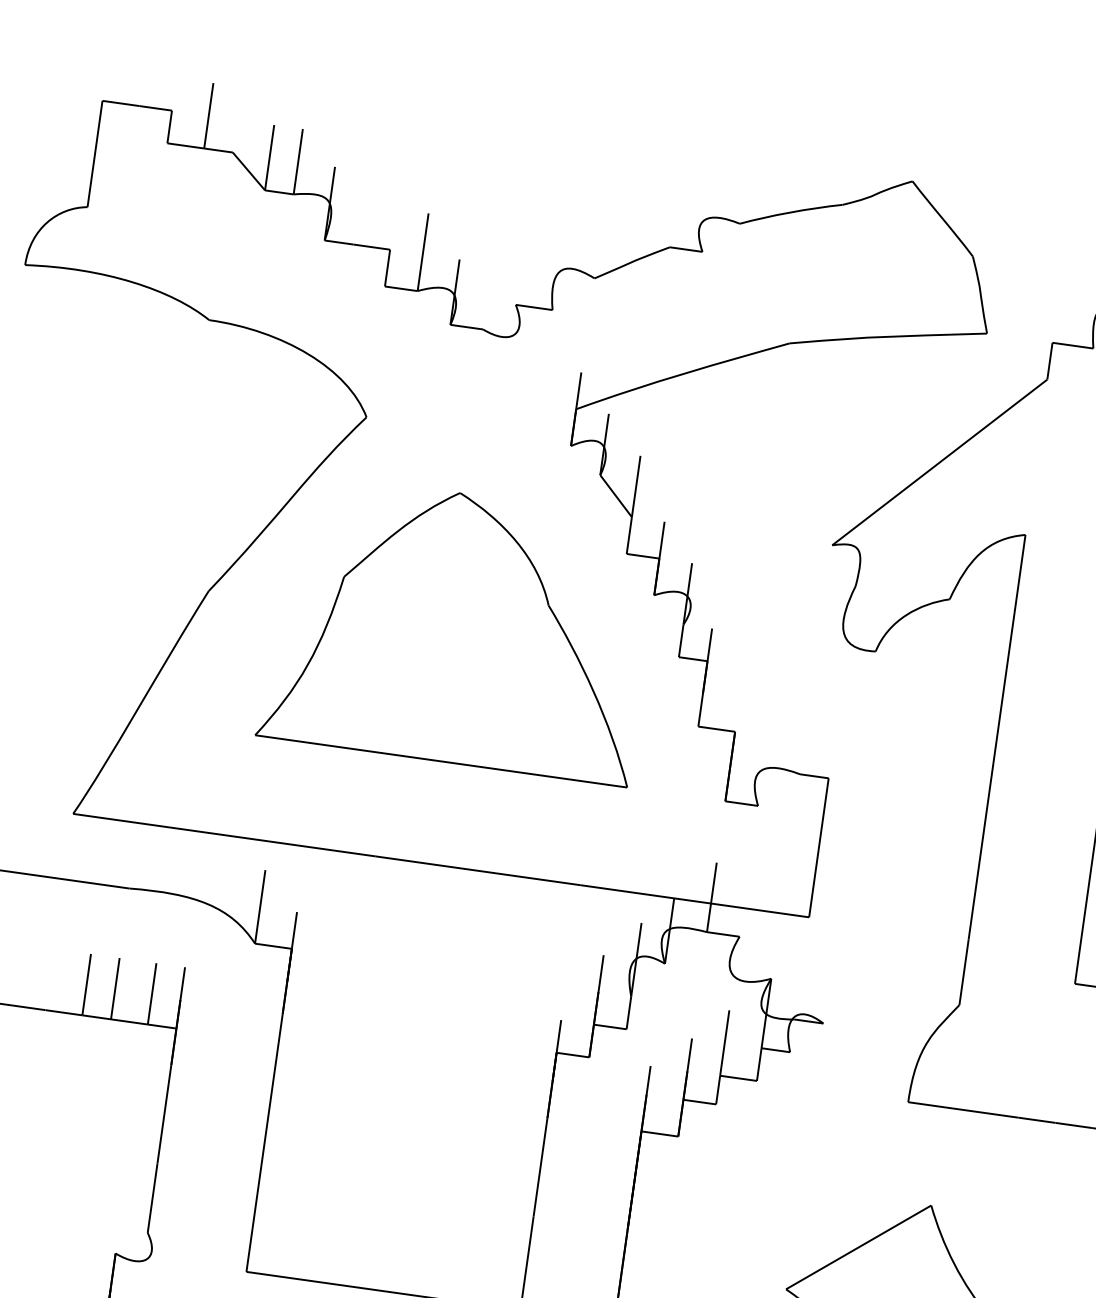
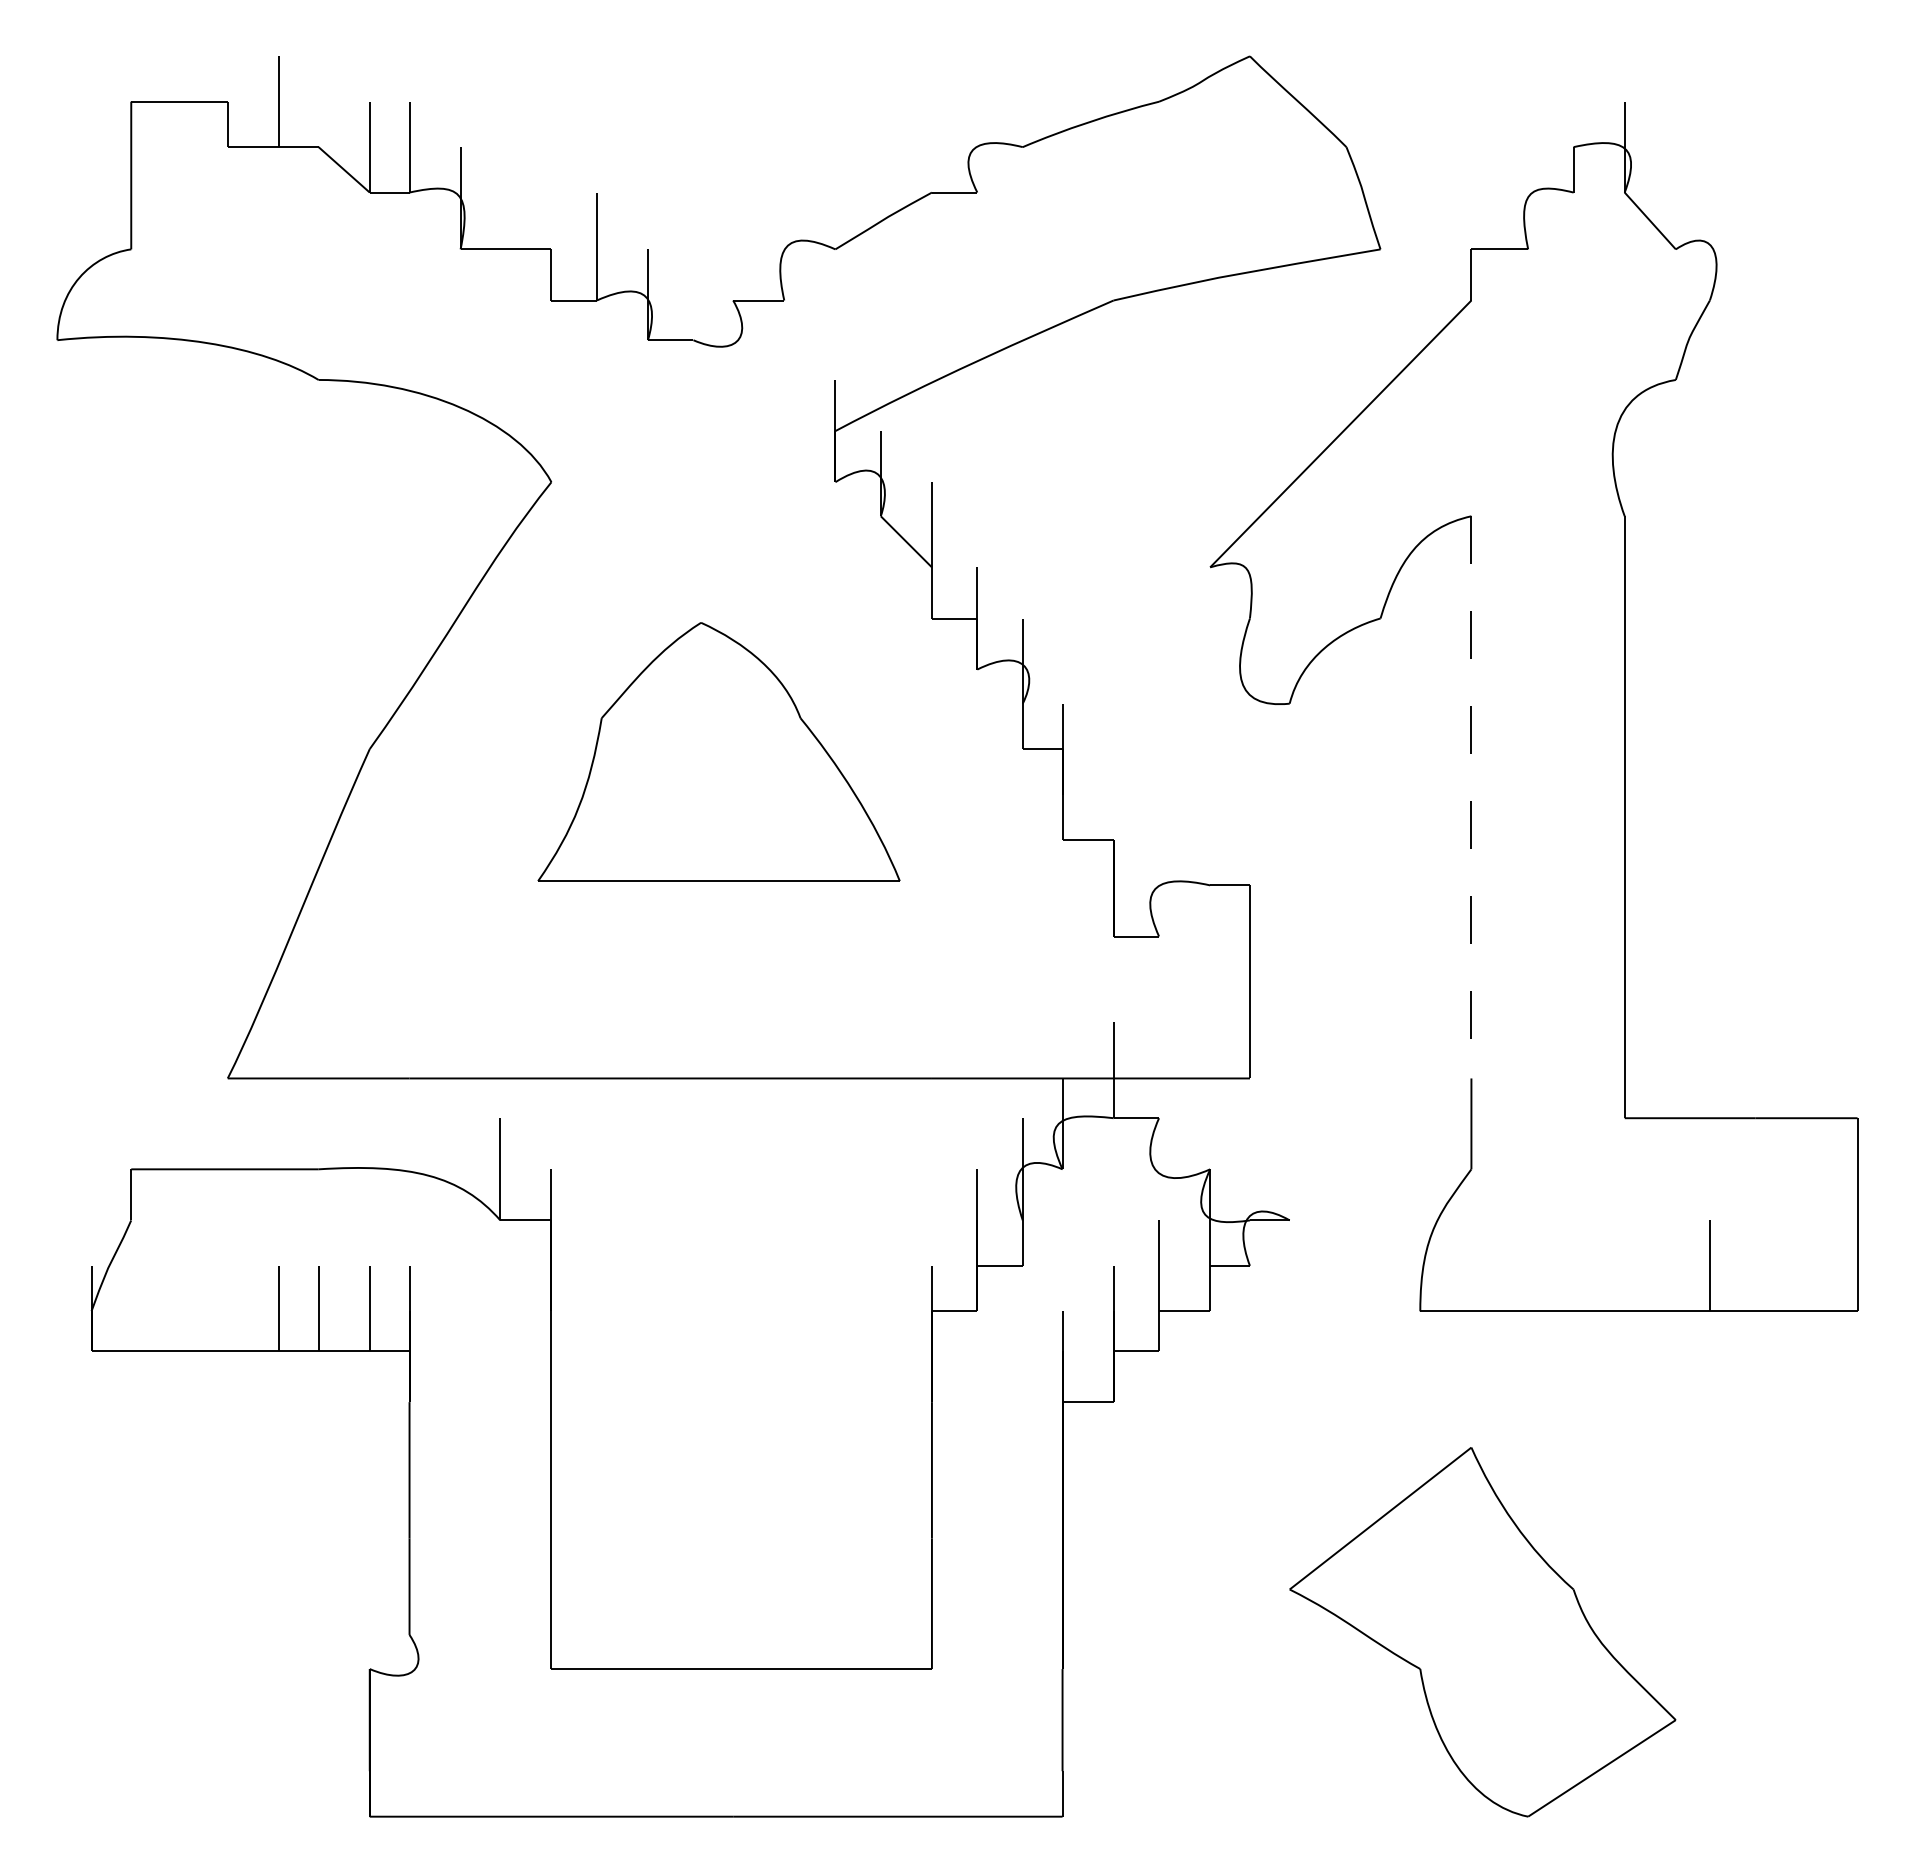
part: (459, 628) -> (718, 751), size x0.7
line: (997, 737) -> (1471, 797), solid -> dashed

